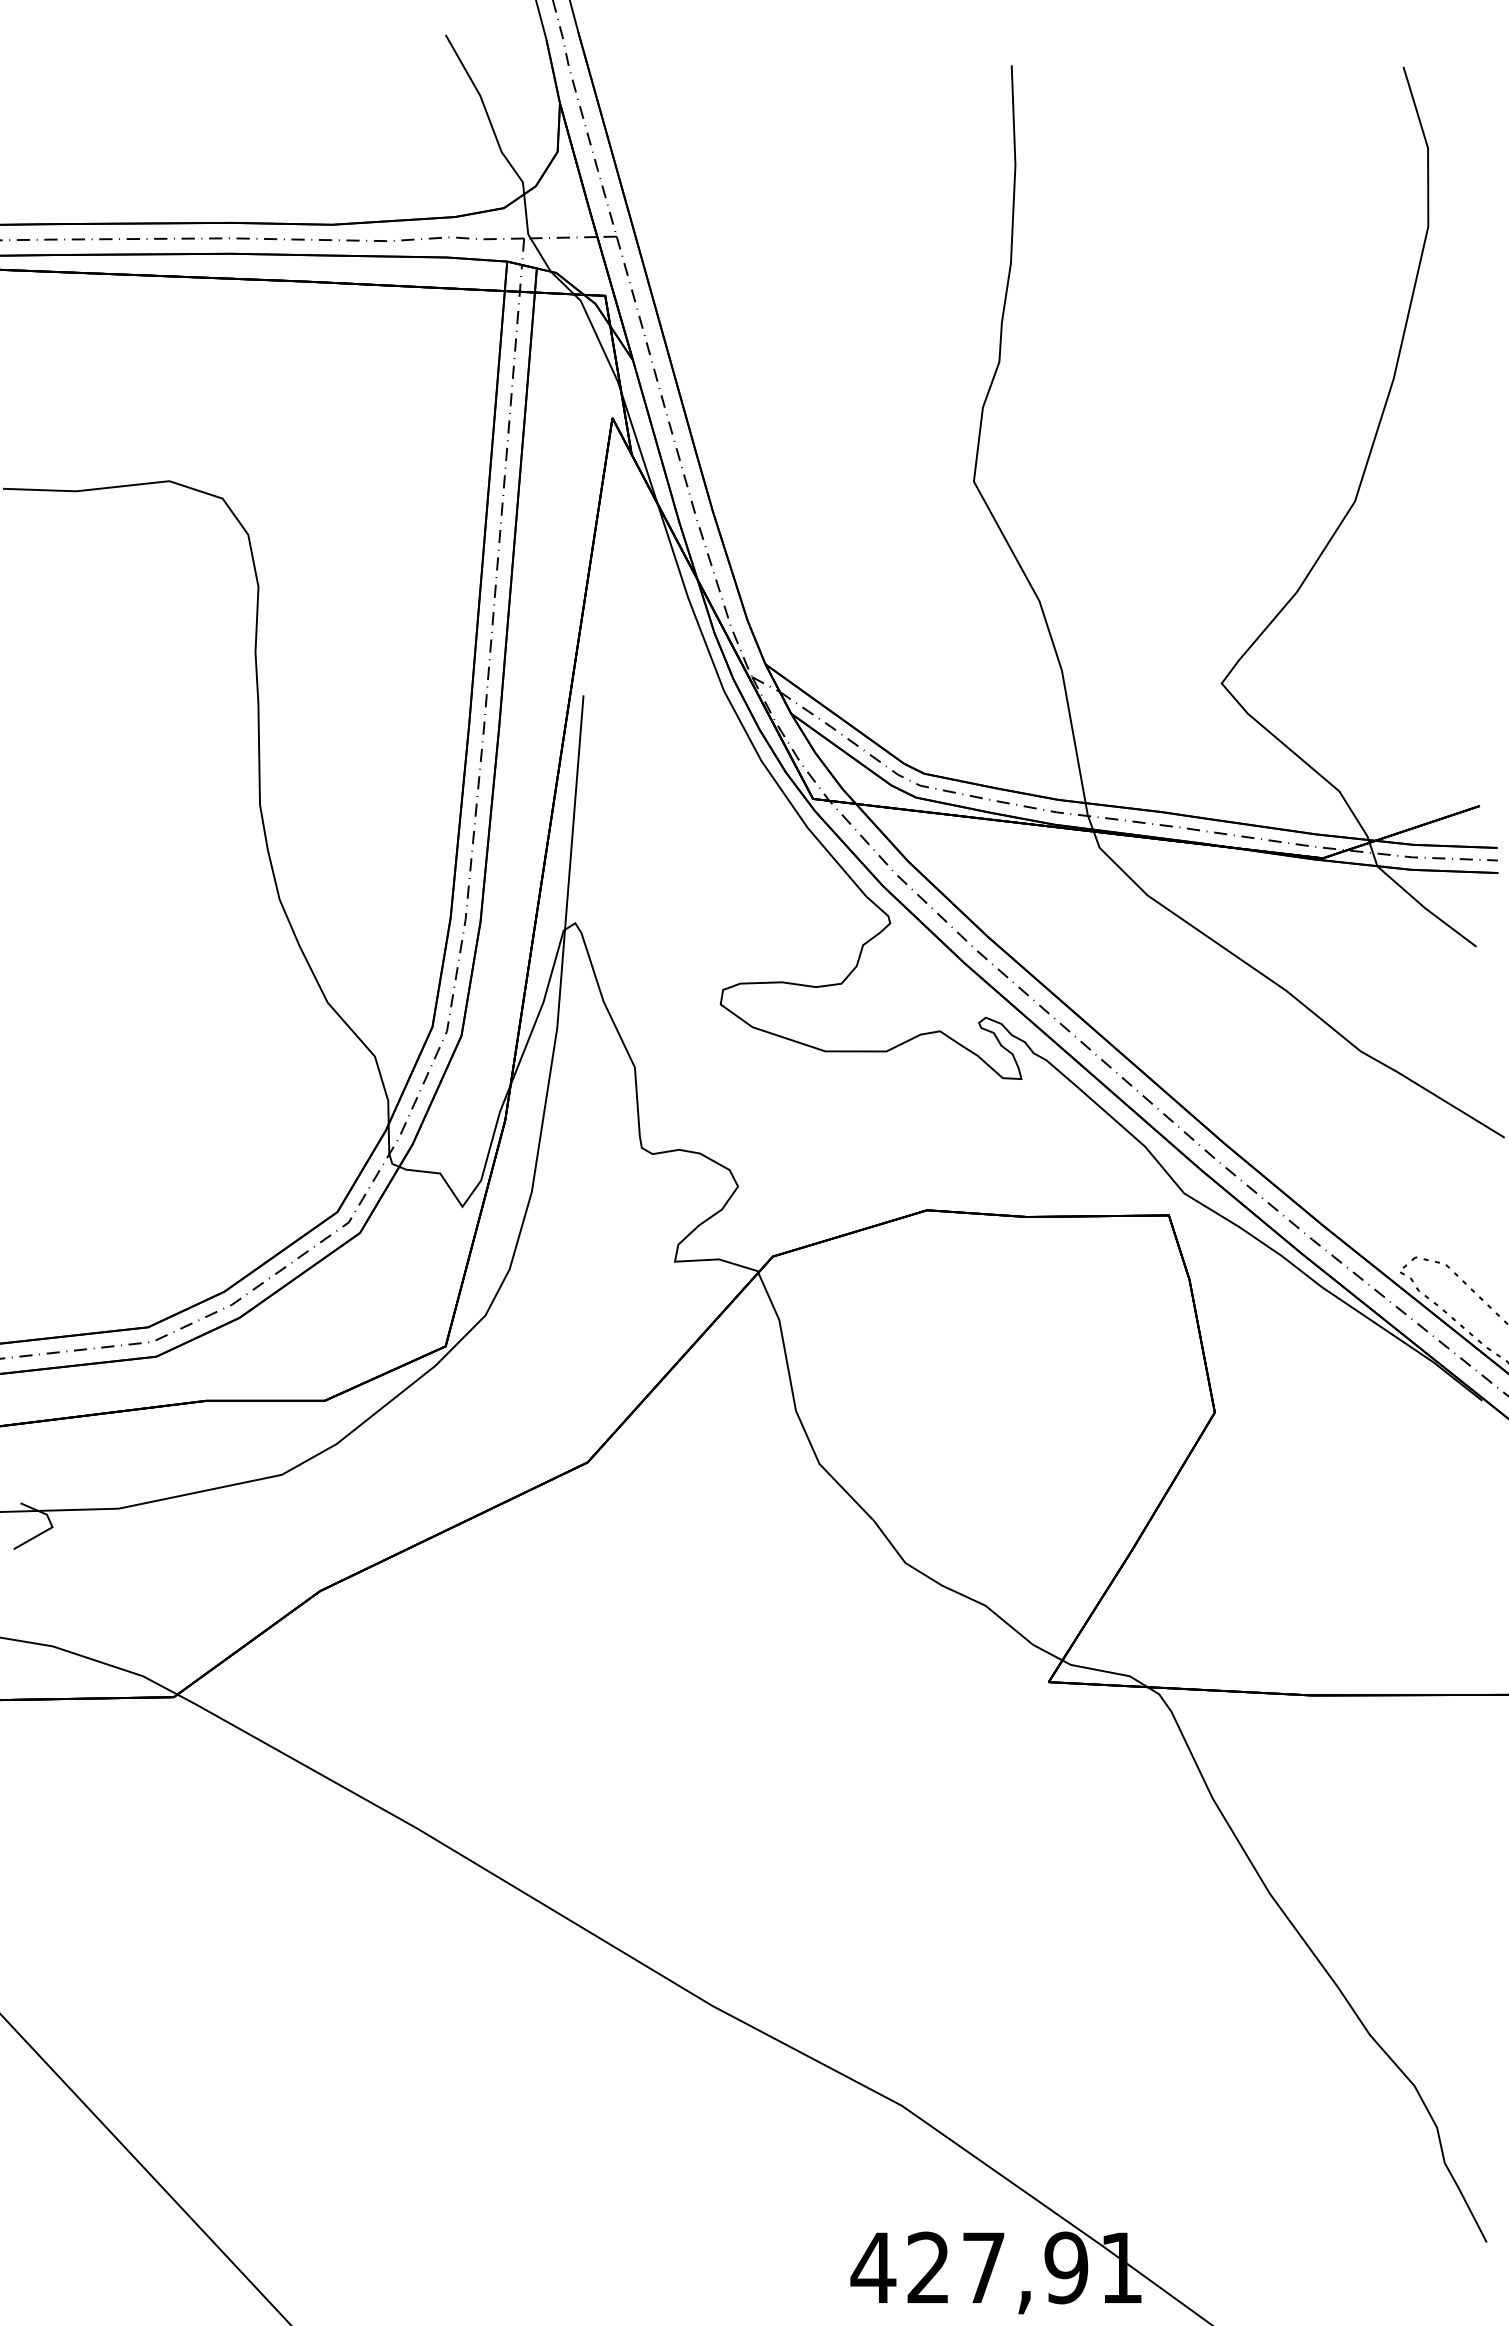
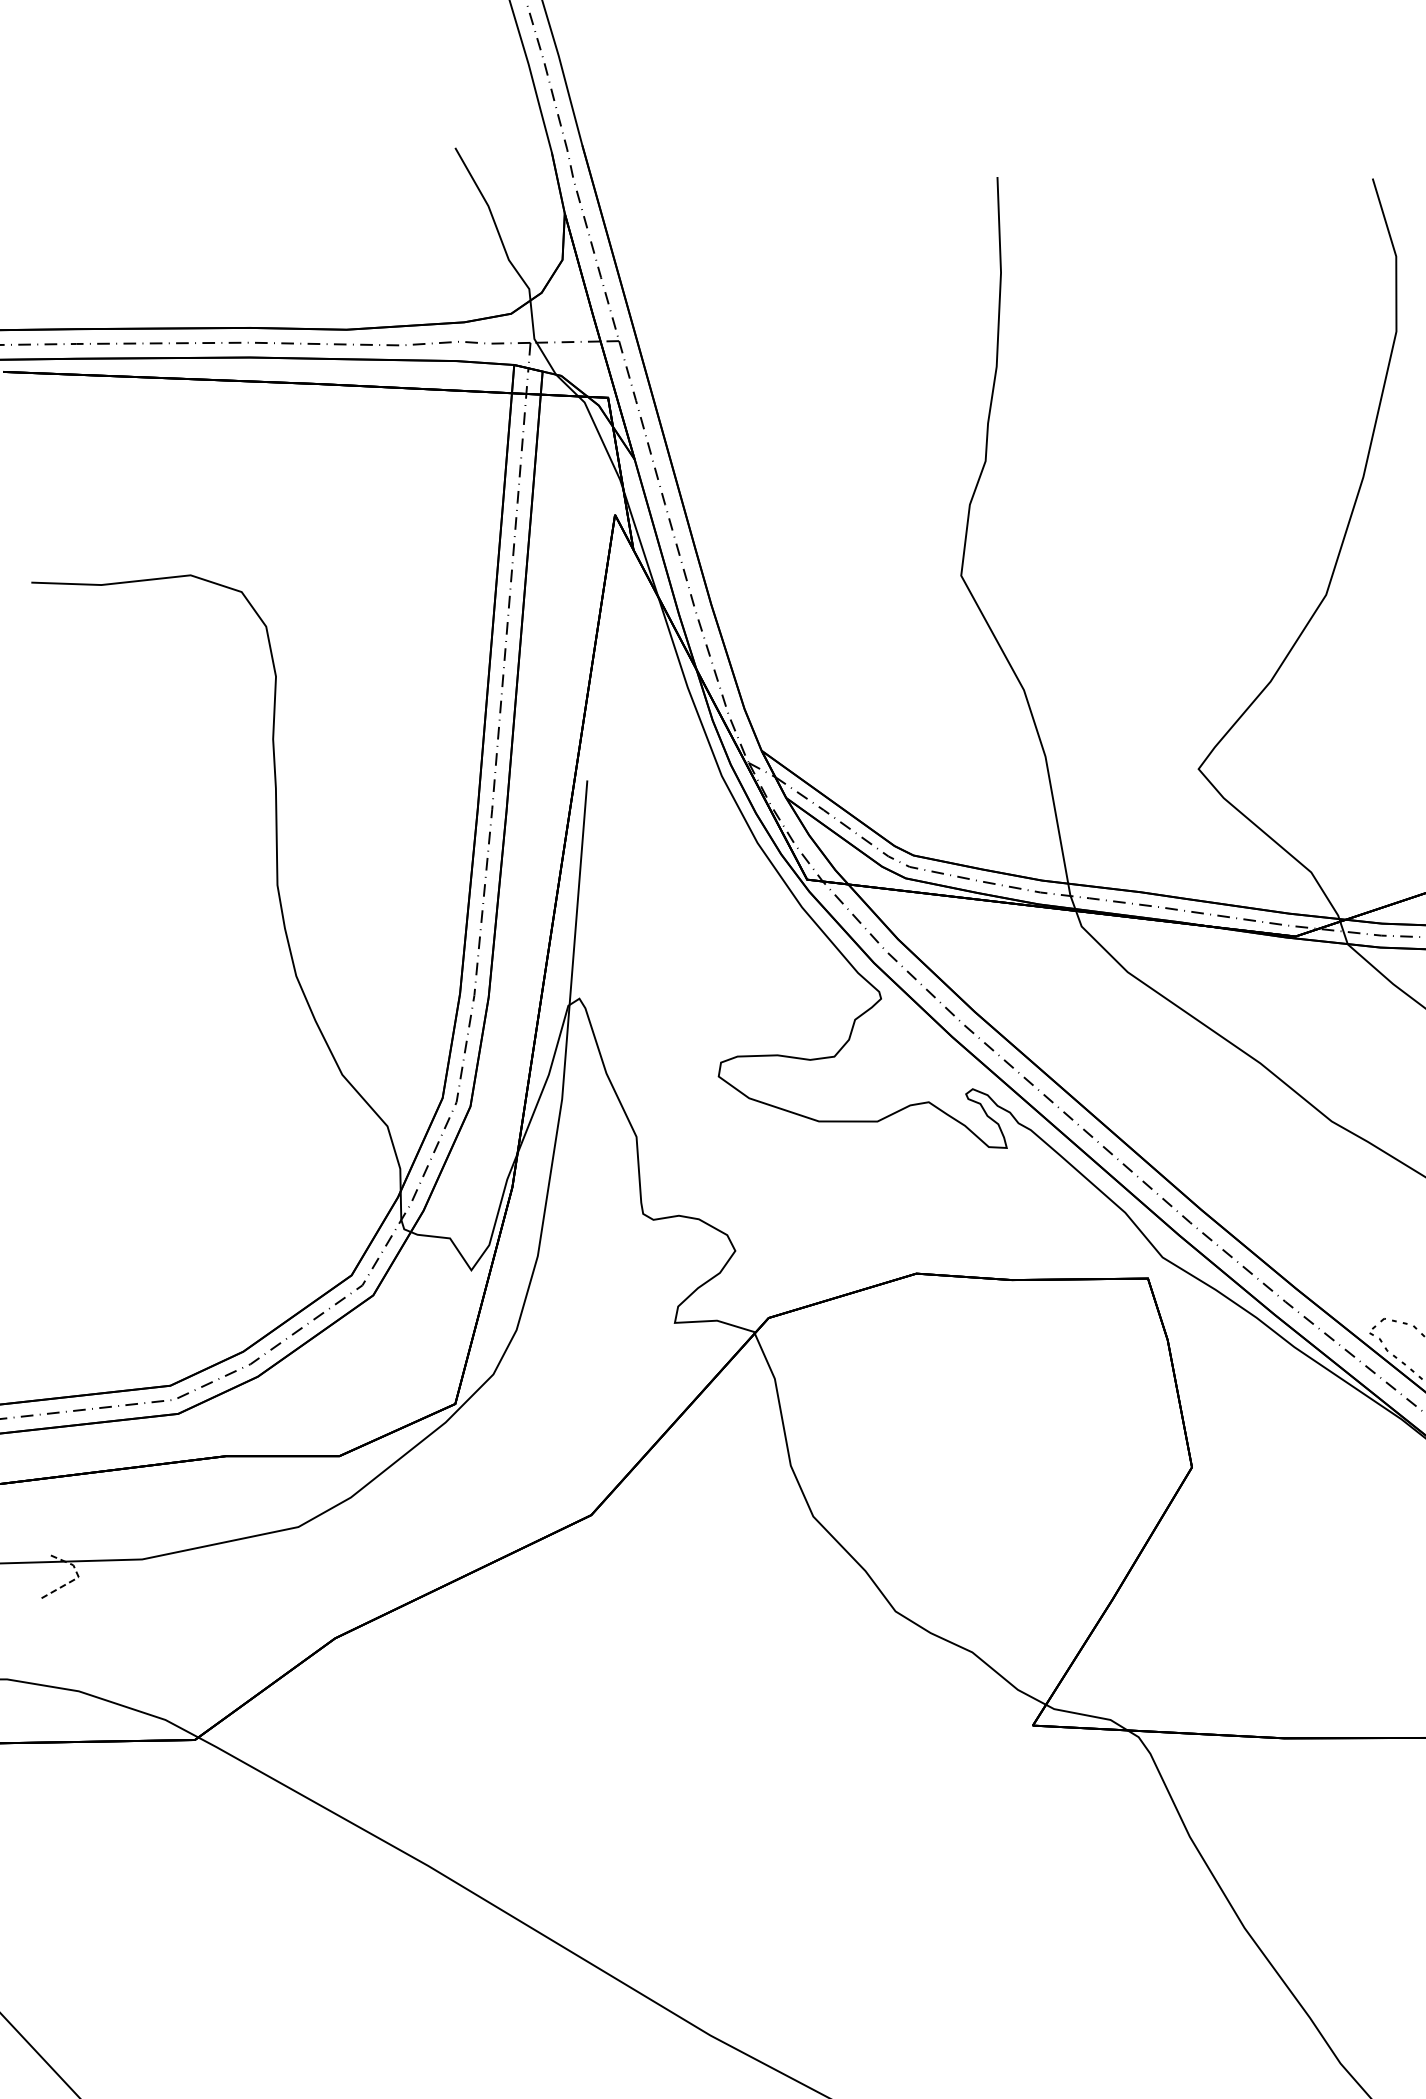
line: (52, 1527) -> (78, 1577), solid -> dashed

